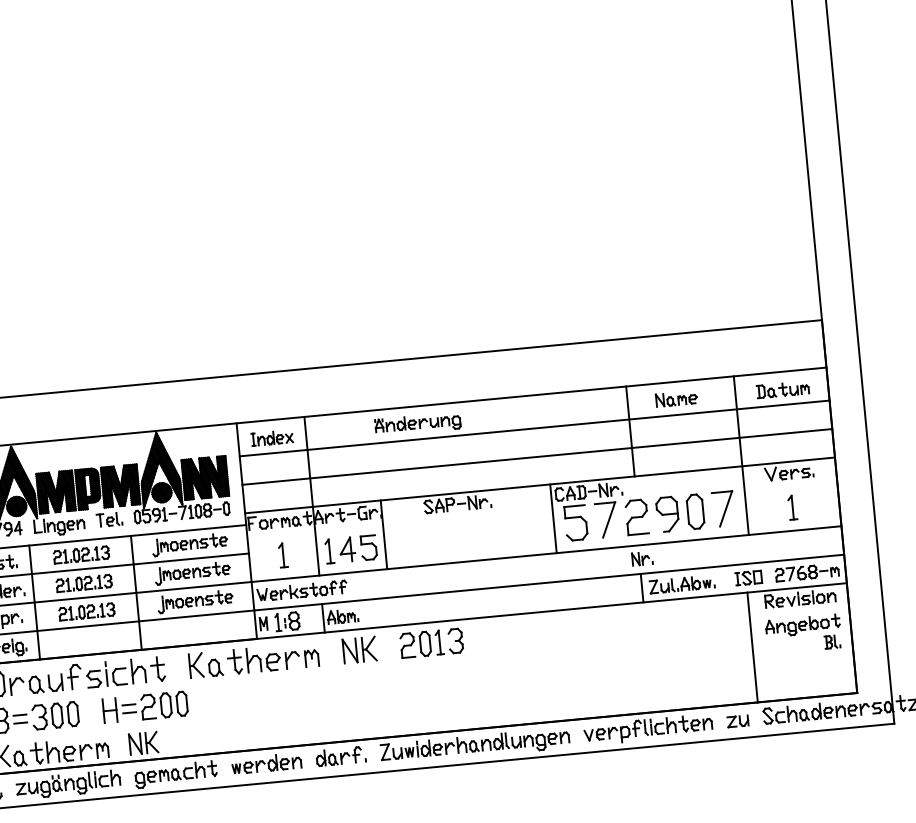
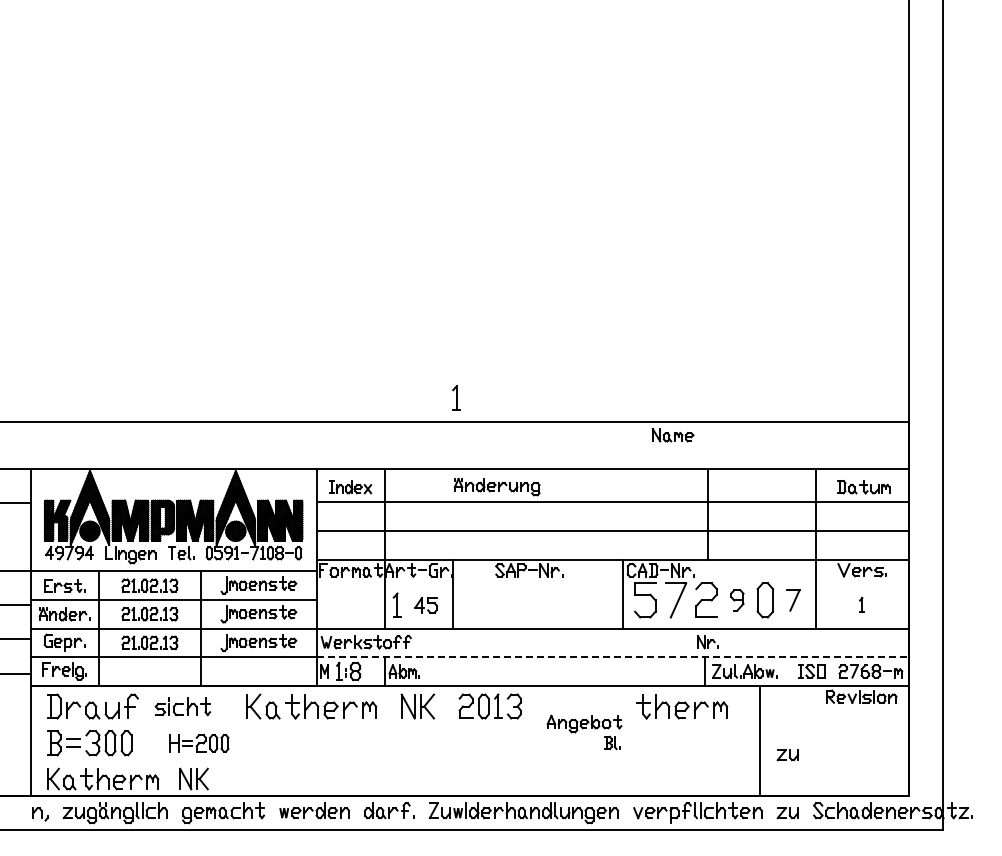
part: (676, 399) -> (672, 435), moved
part: (791, 506) -> (861, 604), size x0.6
part: (723, 509) -> (793, 600), size x0.6
part: (667, 514) -> (737, 600), size x0.6
part: (357, 548) -> (425, 605), size x0.6
part: (282, 554) -> (456, 397), moved
line: (549, 582) -> (613, 657), solid -> dashed
part: (623, 625) -> (682, 706), added
part: (803, 634) -> (584, 732), moved
line: (752, 647) -> (760, 740), moved
part: (732, 664) -> (787, 755), added
part: (125, 672) -> (182, 706), size x0.7
part: (144, 707) -> (198, 743), size x0.7

